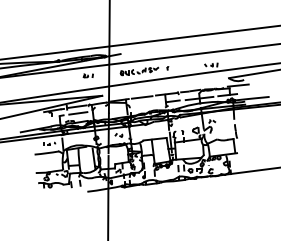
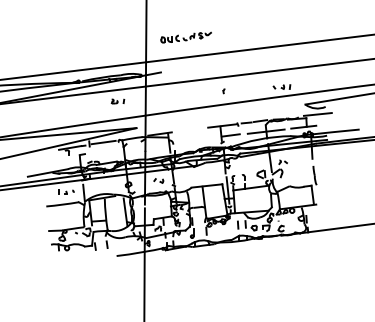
part: (139, 71) -> (185, 37), moved
line: (142, 96) -> (189, 129), removed
line: (78, 113) -> (104, 151), removed

